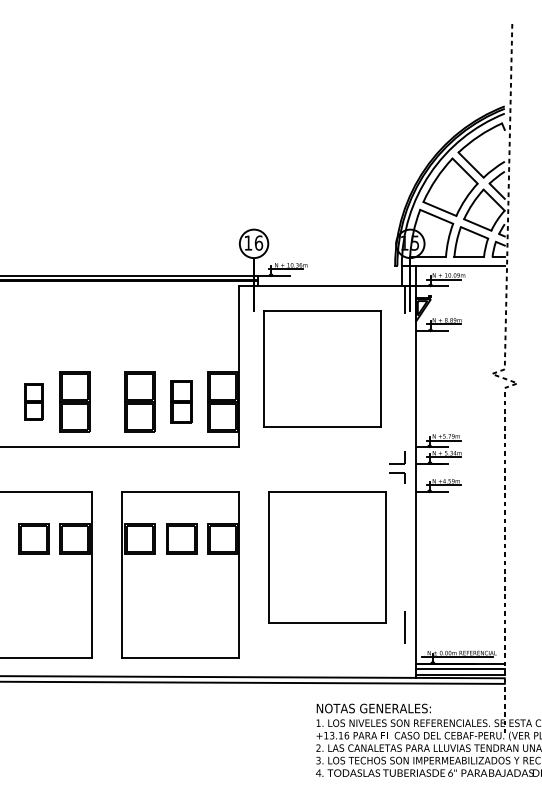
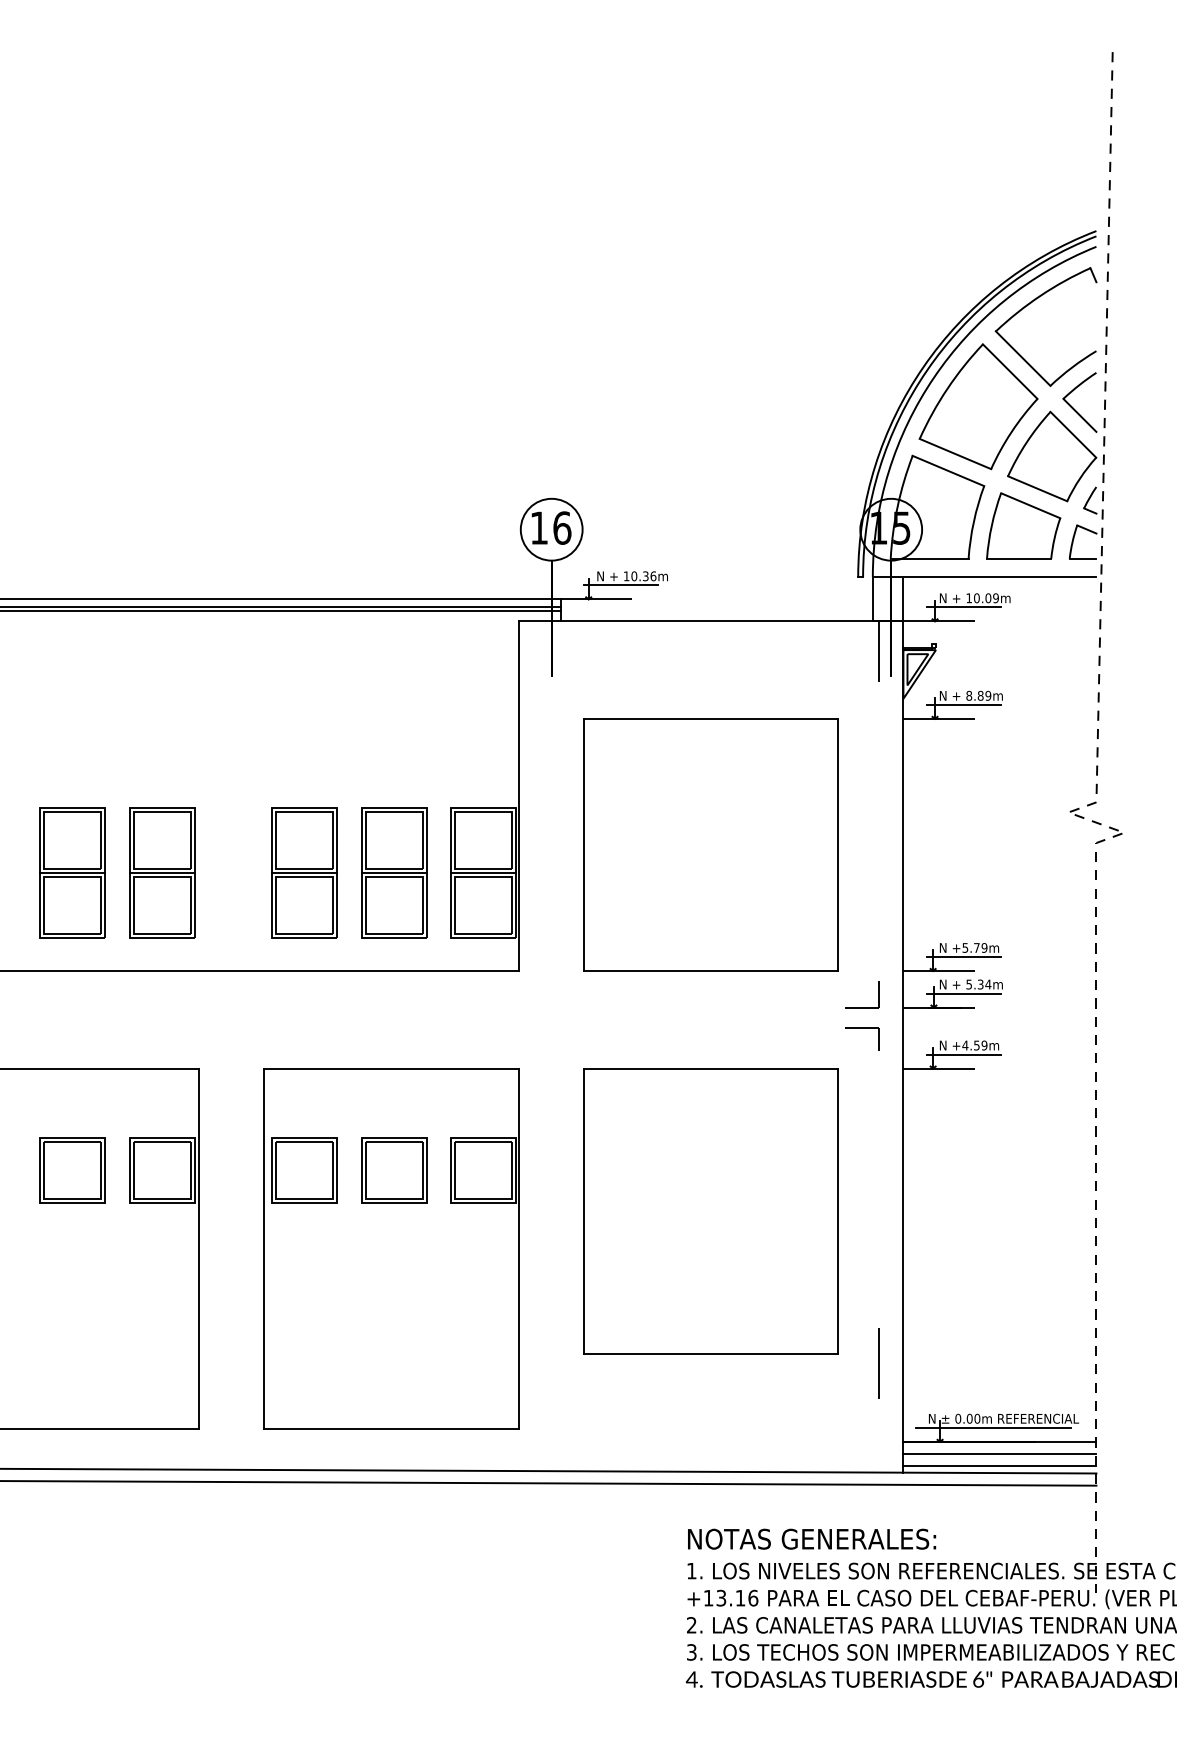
part: (322, 368) -> (711, 843), moved
part: (33, 401) -> (72, 872), size x1.67
part: (181, 401) -> (394, 872), size x1.43

